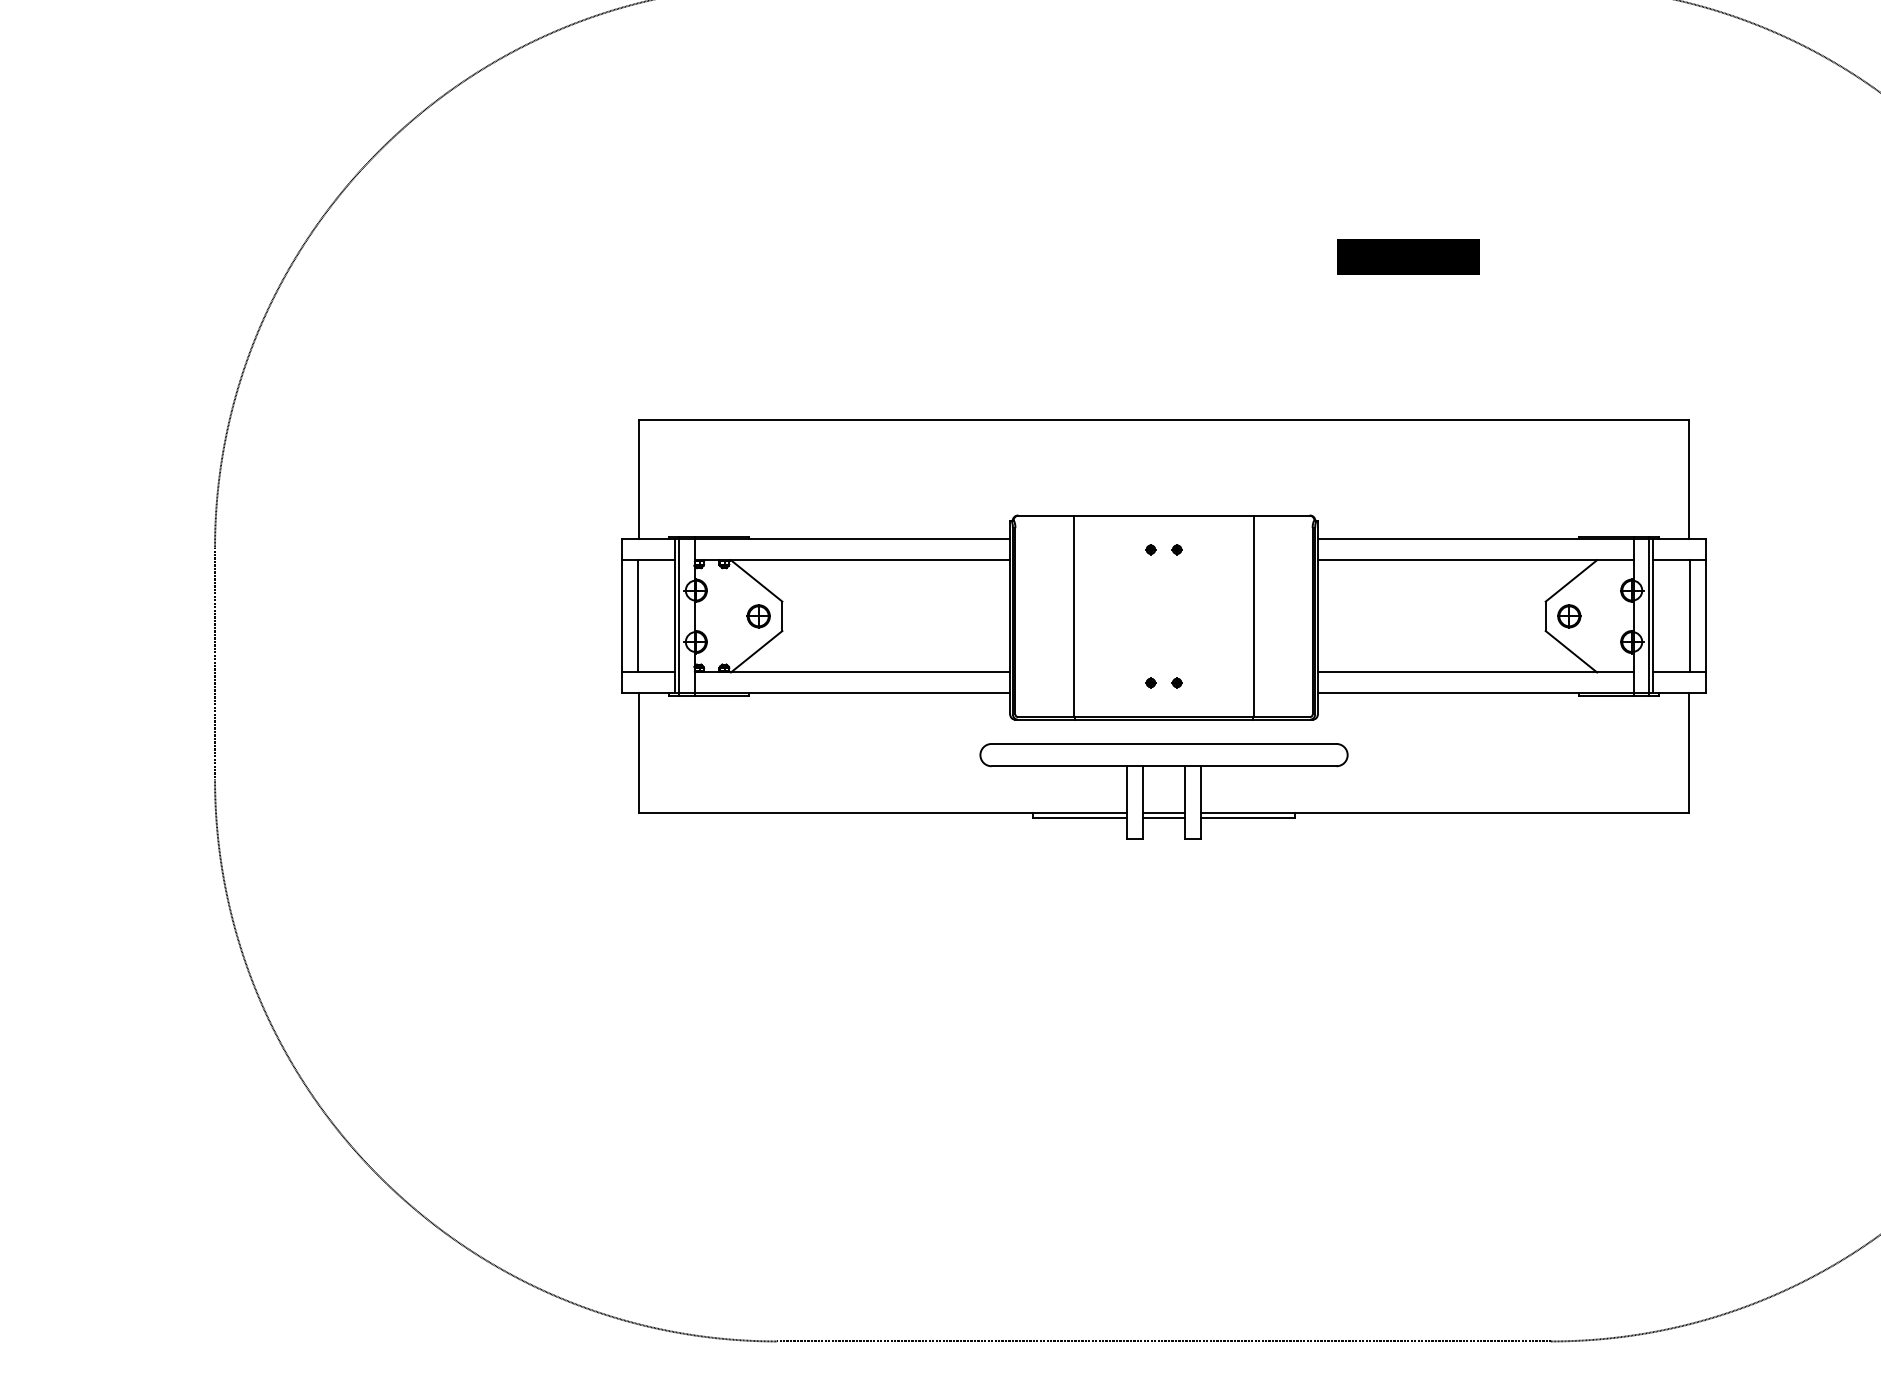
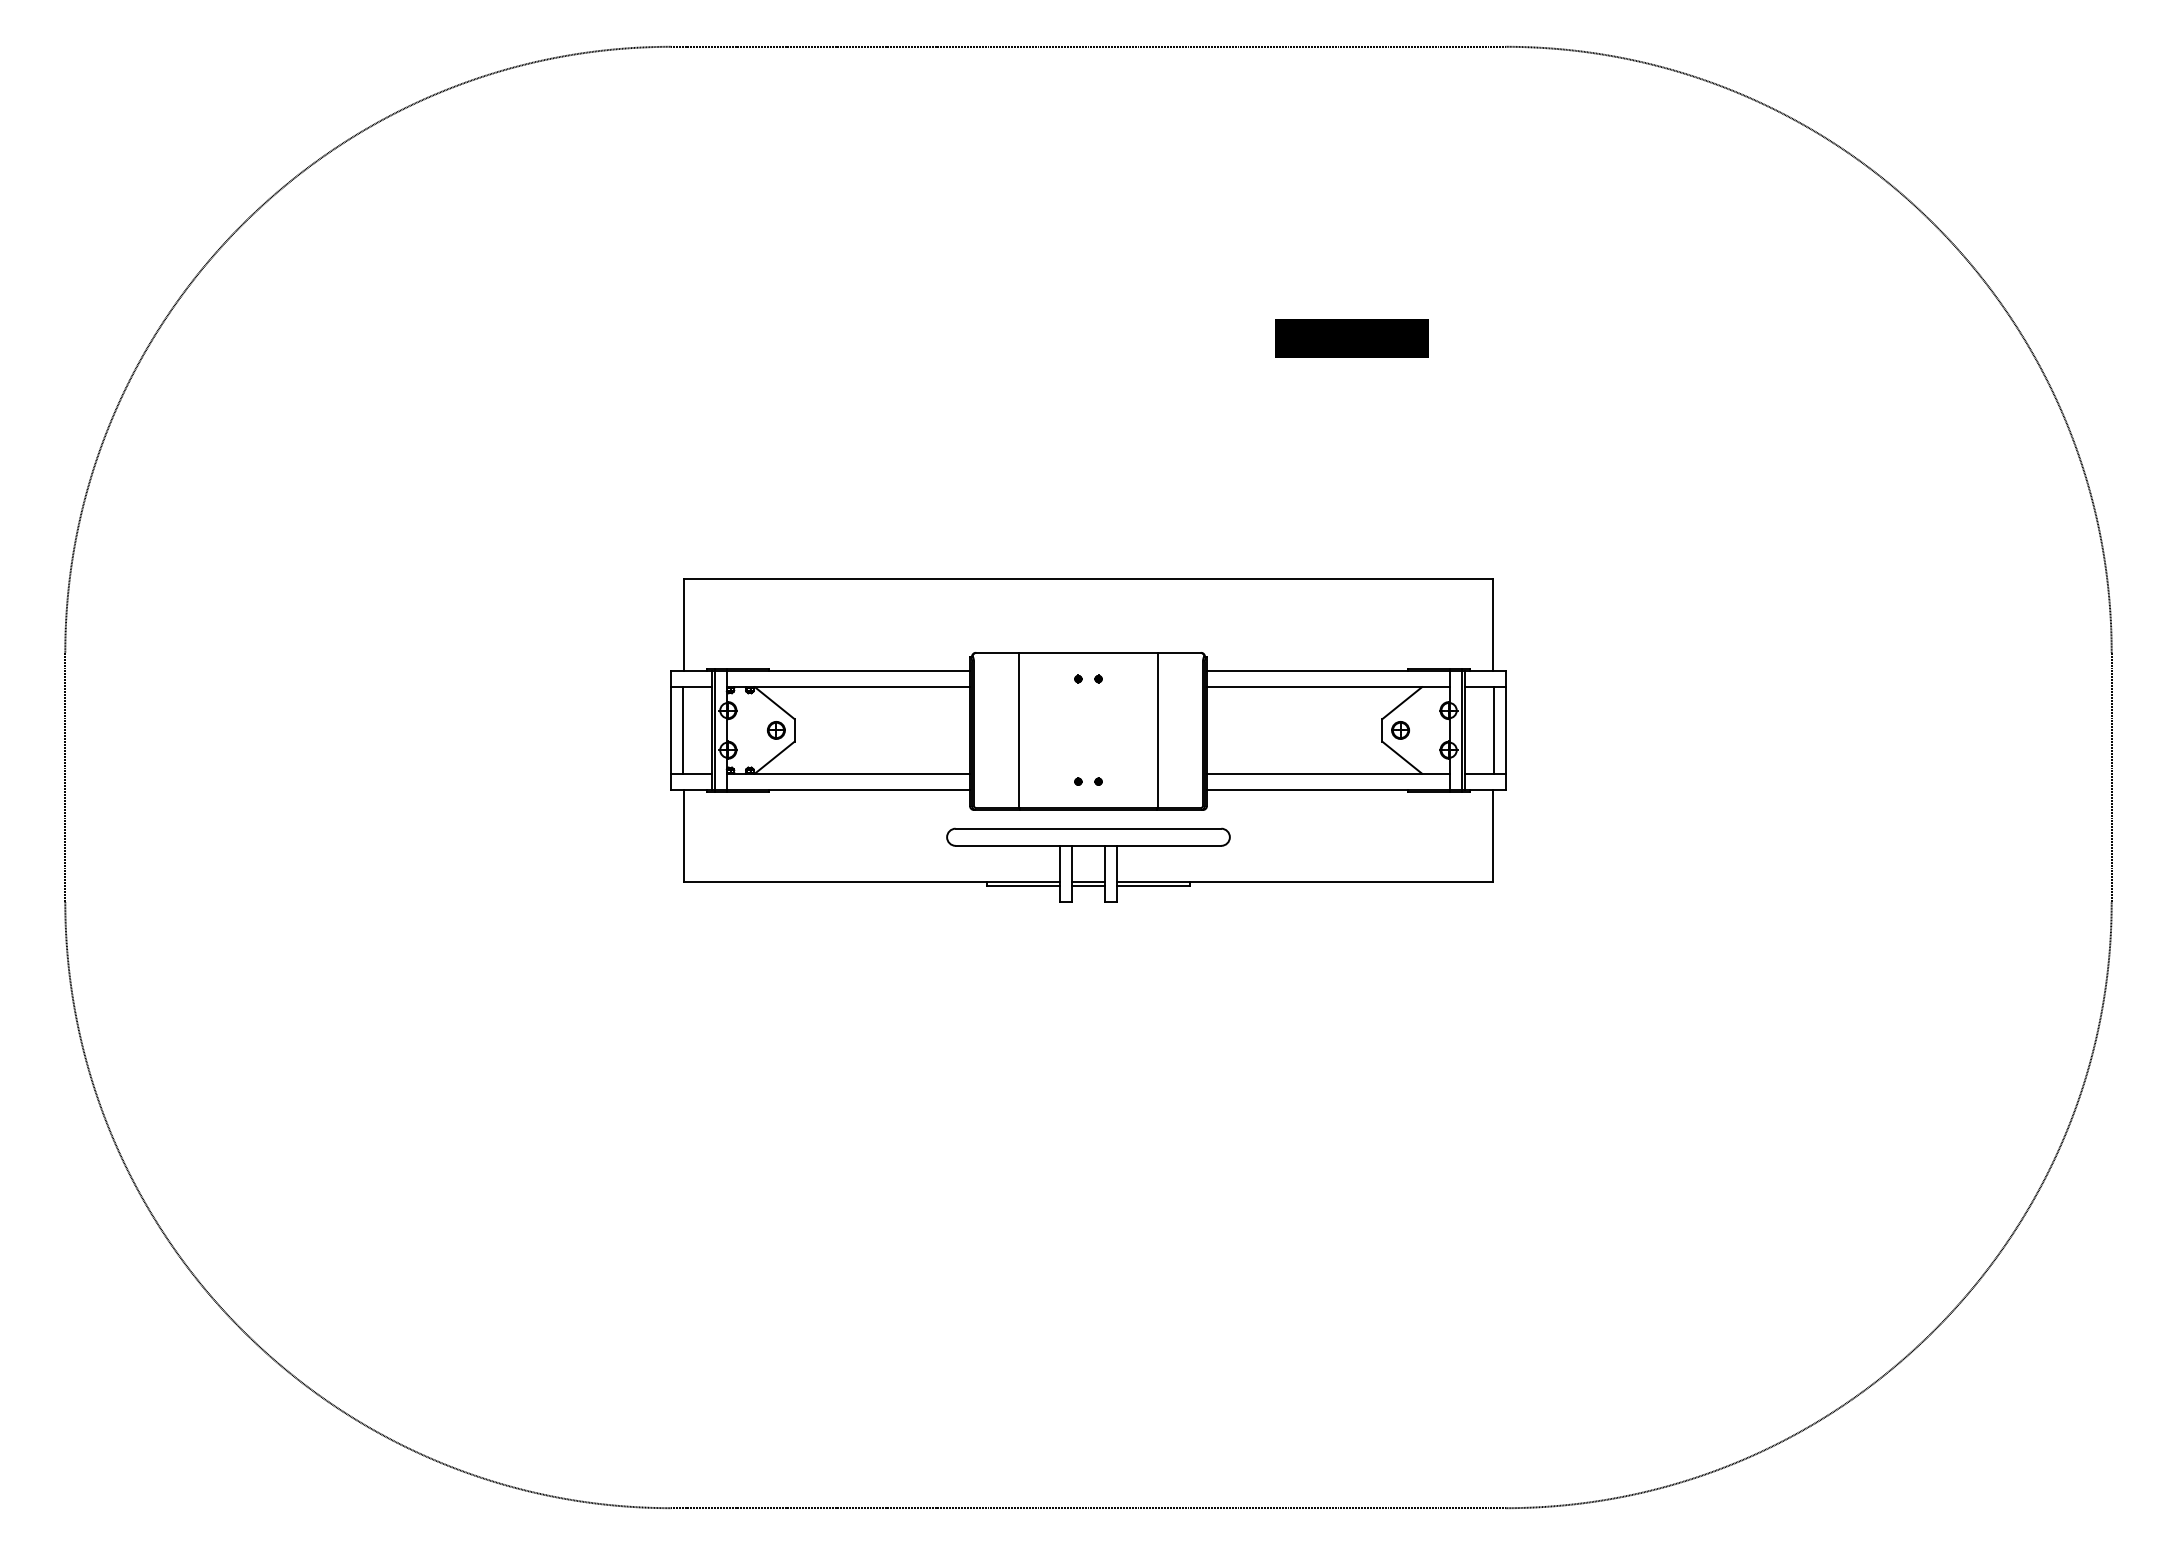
part: (1164, 629) -> (1088, 740), size x0.71

